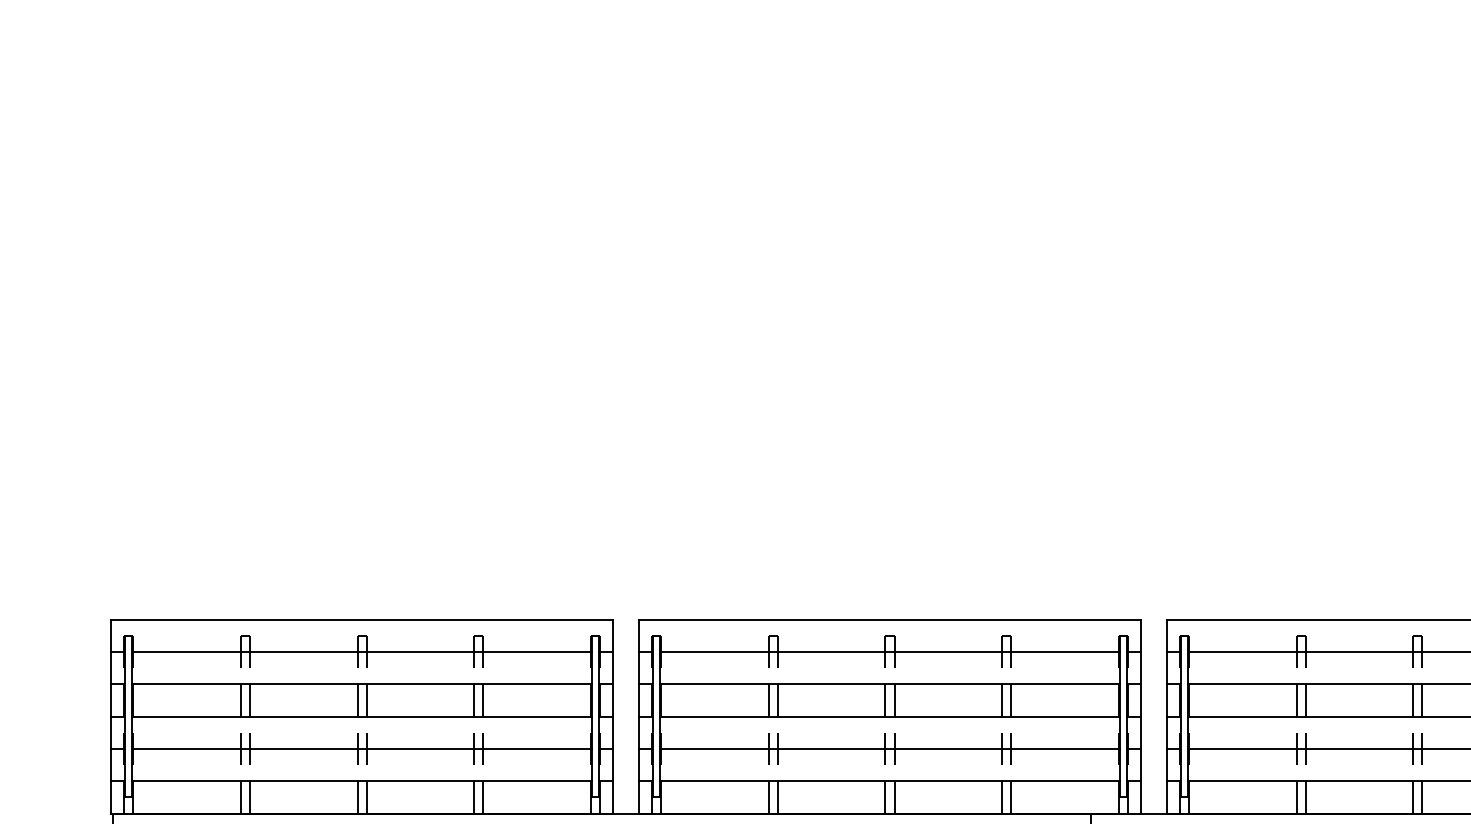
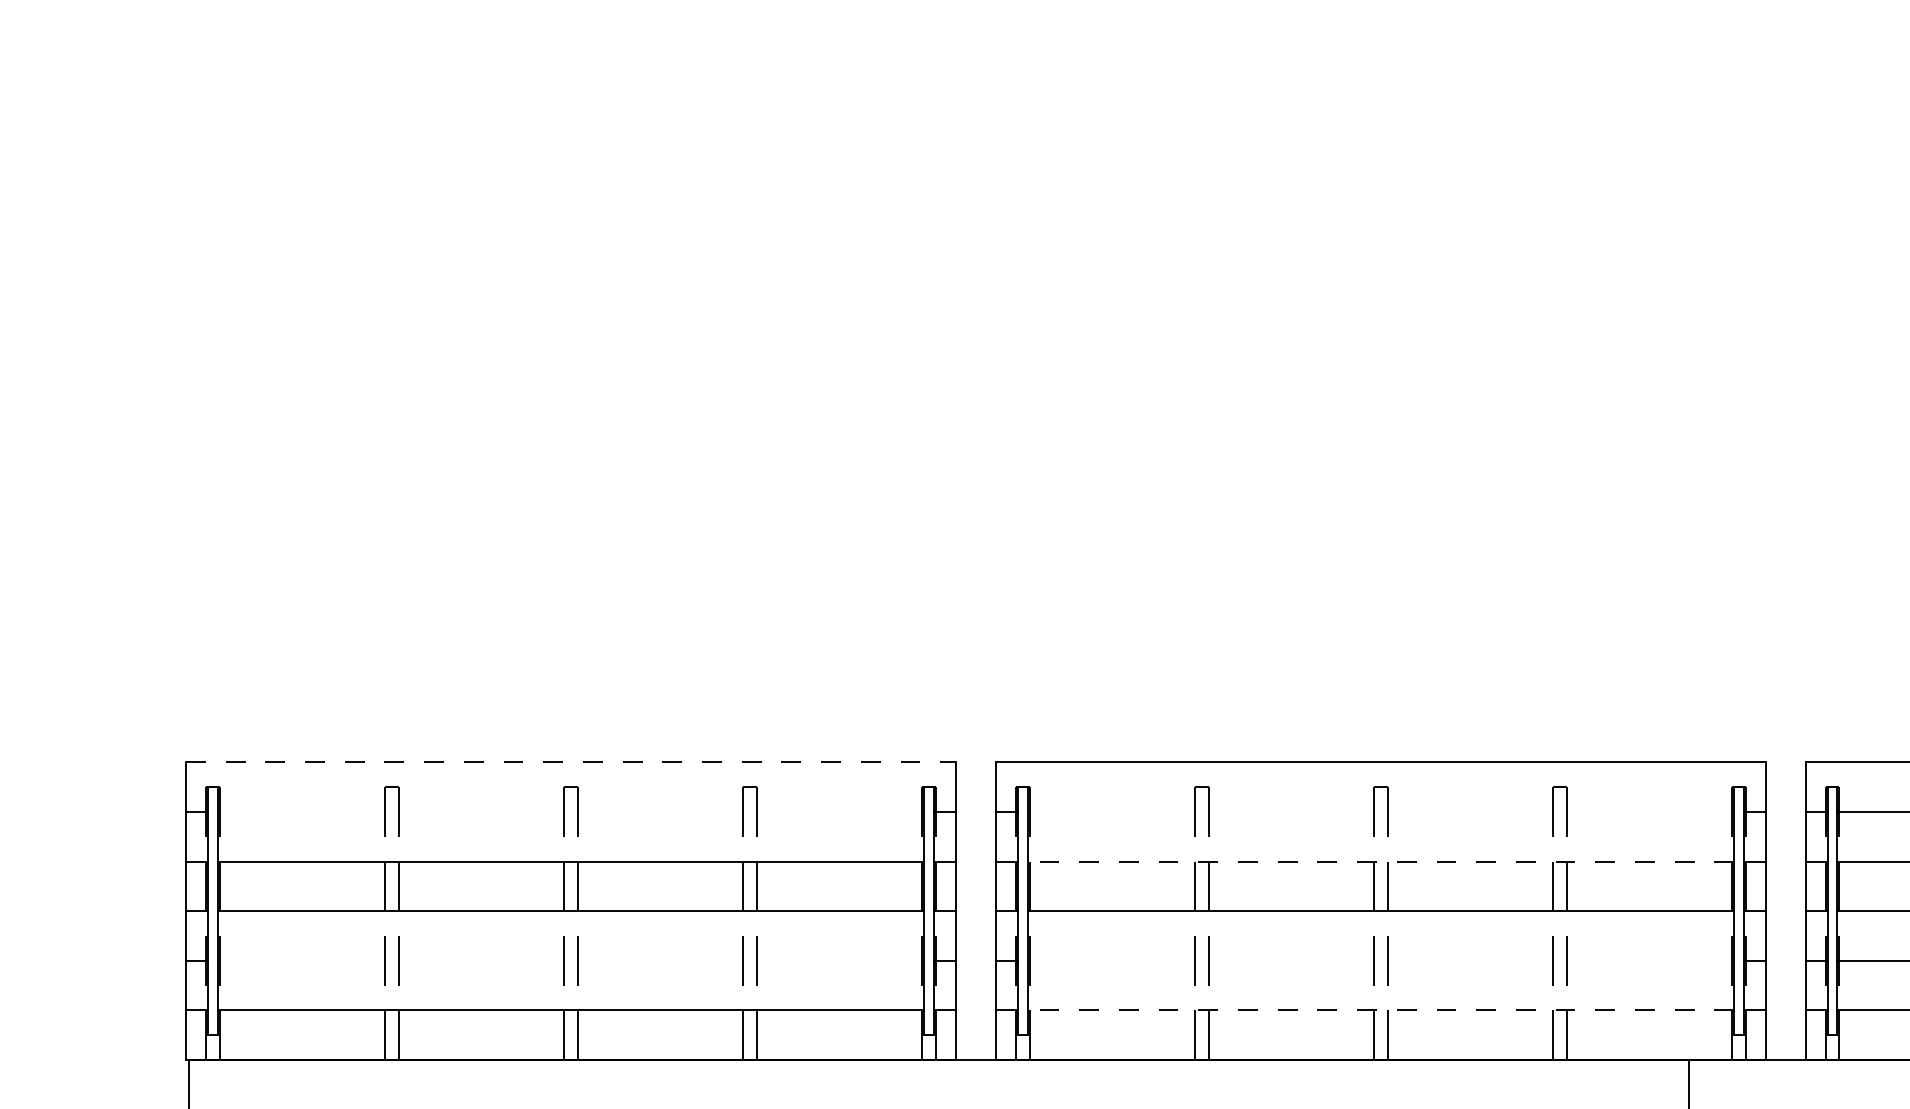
line: (362, 619) -> (571, 762), solid -> dashed
line: (361, 651) -> (570, 811), removed
line: (889, 651) -> (1380, 811), removed
line: (889, 684) -> (1380, 861), solid -> dashed
line: (361, 748) -> (570, 960), removed
line: (889, 748) -> (1380, 960), removed
line: (889, 781) -> (1380, 1010), solid -> dashed

